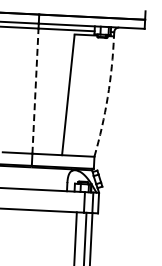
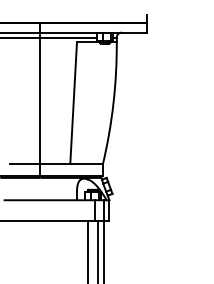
line: (35, 90) -> (40, 100), dashed -> solid
arc: (107, 97) -> (113, 103), dashed -> solid

